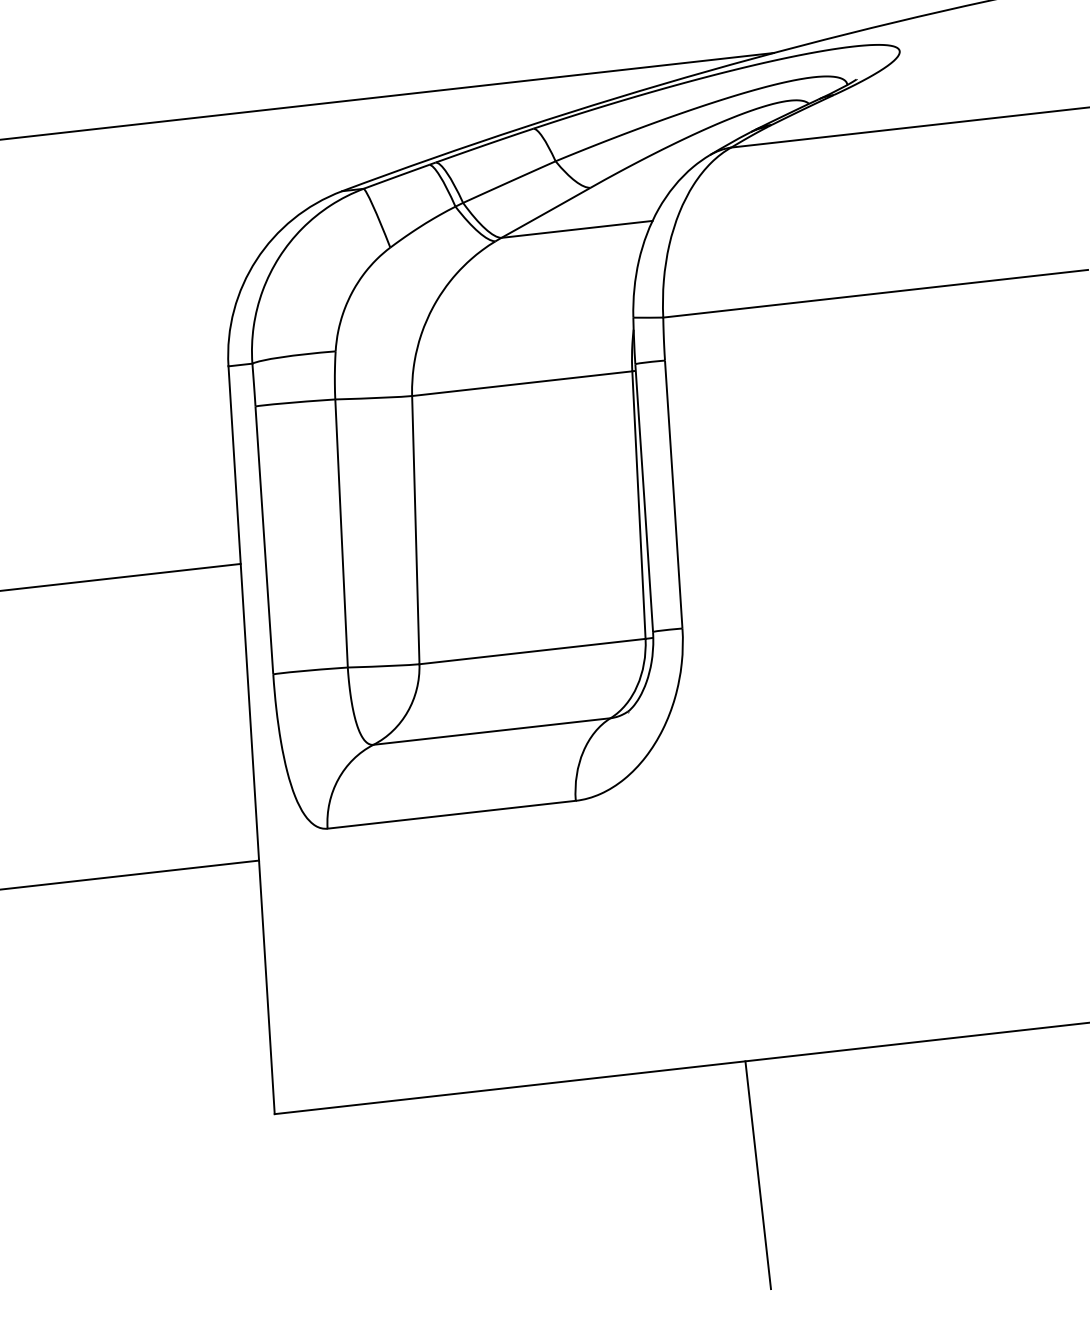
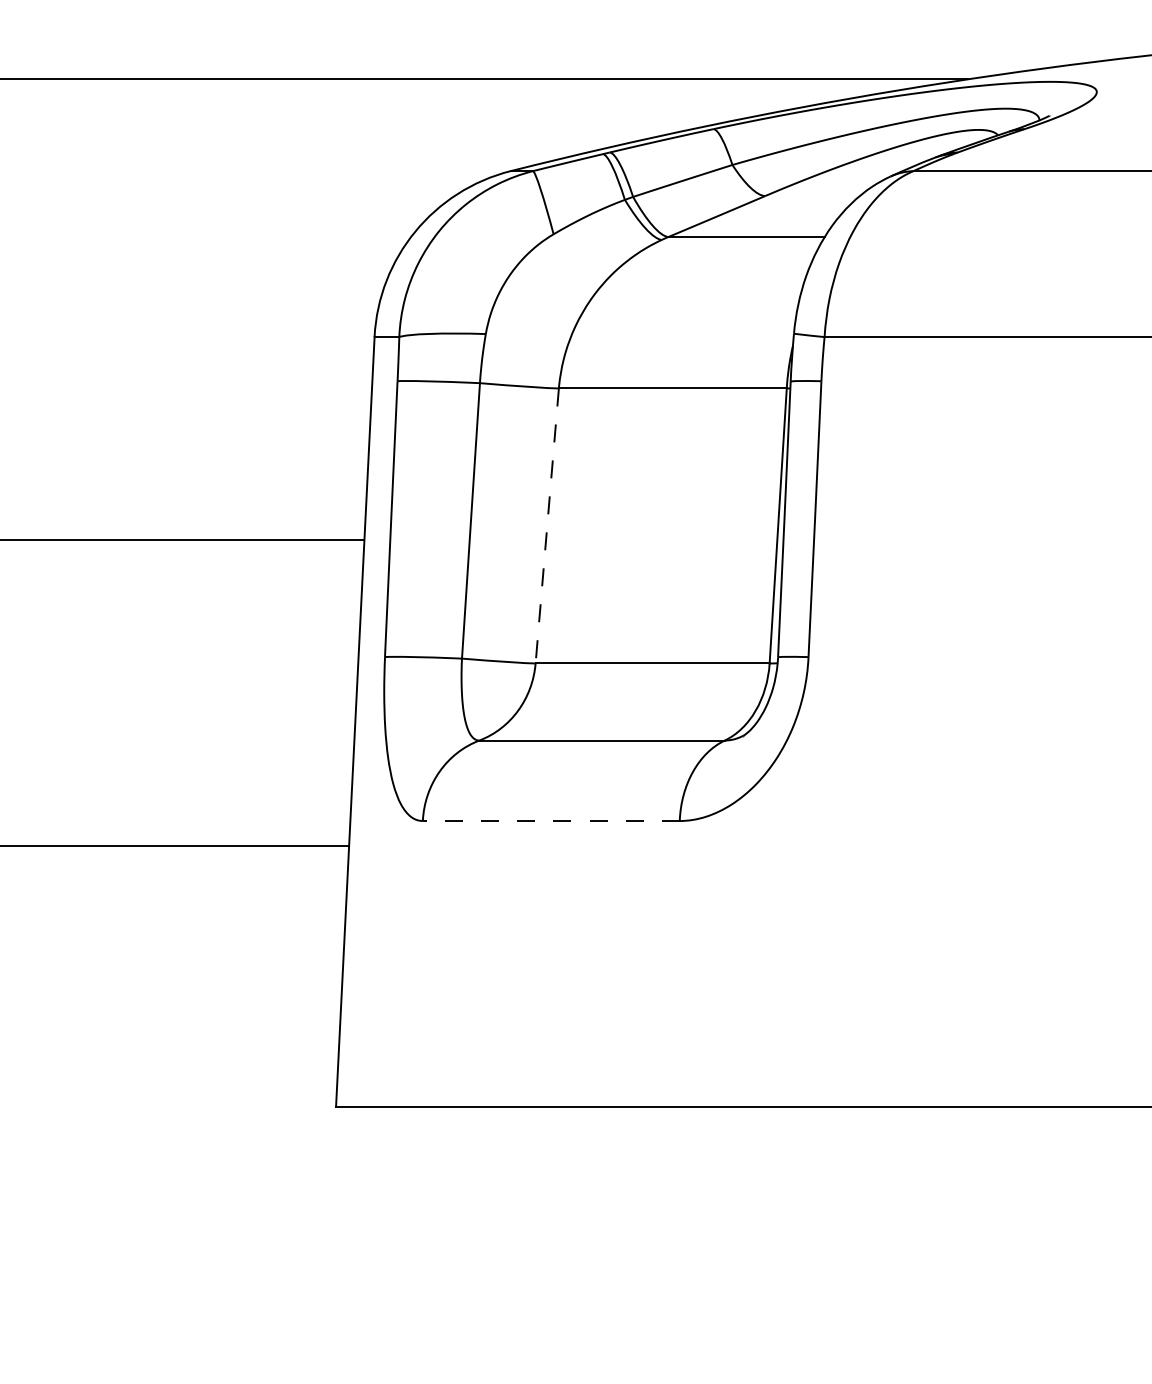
line: (415, 529) -> (547, 525), solid -> dashed
line: (450, 815) -> (550, 821), solid -> dashed
line: (758, 1175) -> (823, 1224), removed

